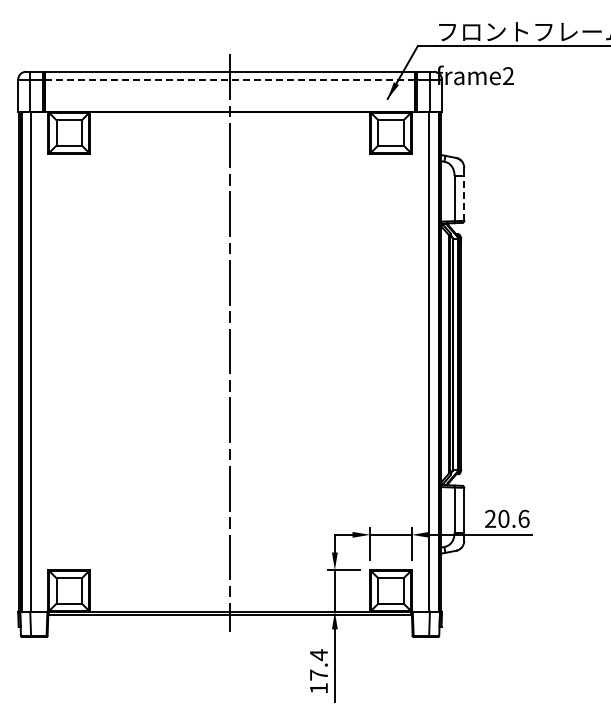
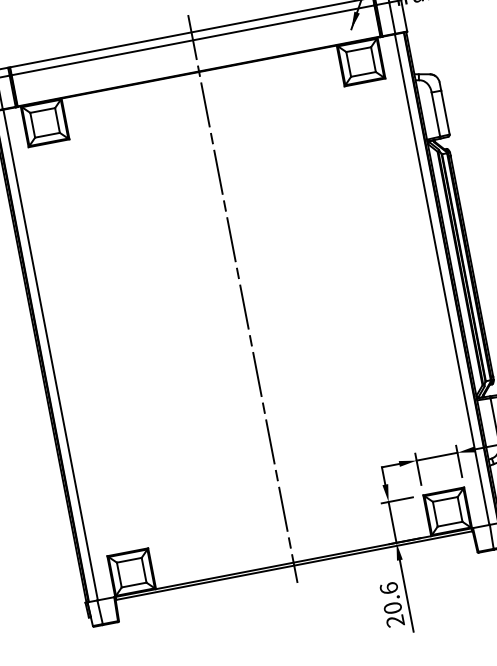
line: (230, 79) -> (193, 39), dashed -> solid
line: (464, 198) -> (445, 112), dashed -> solid
text: (318, 671) -> (391, 604), 17.4 -> 20.6

